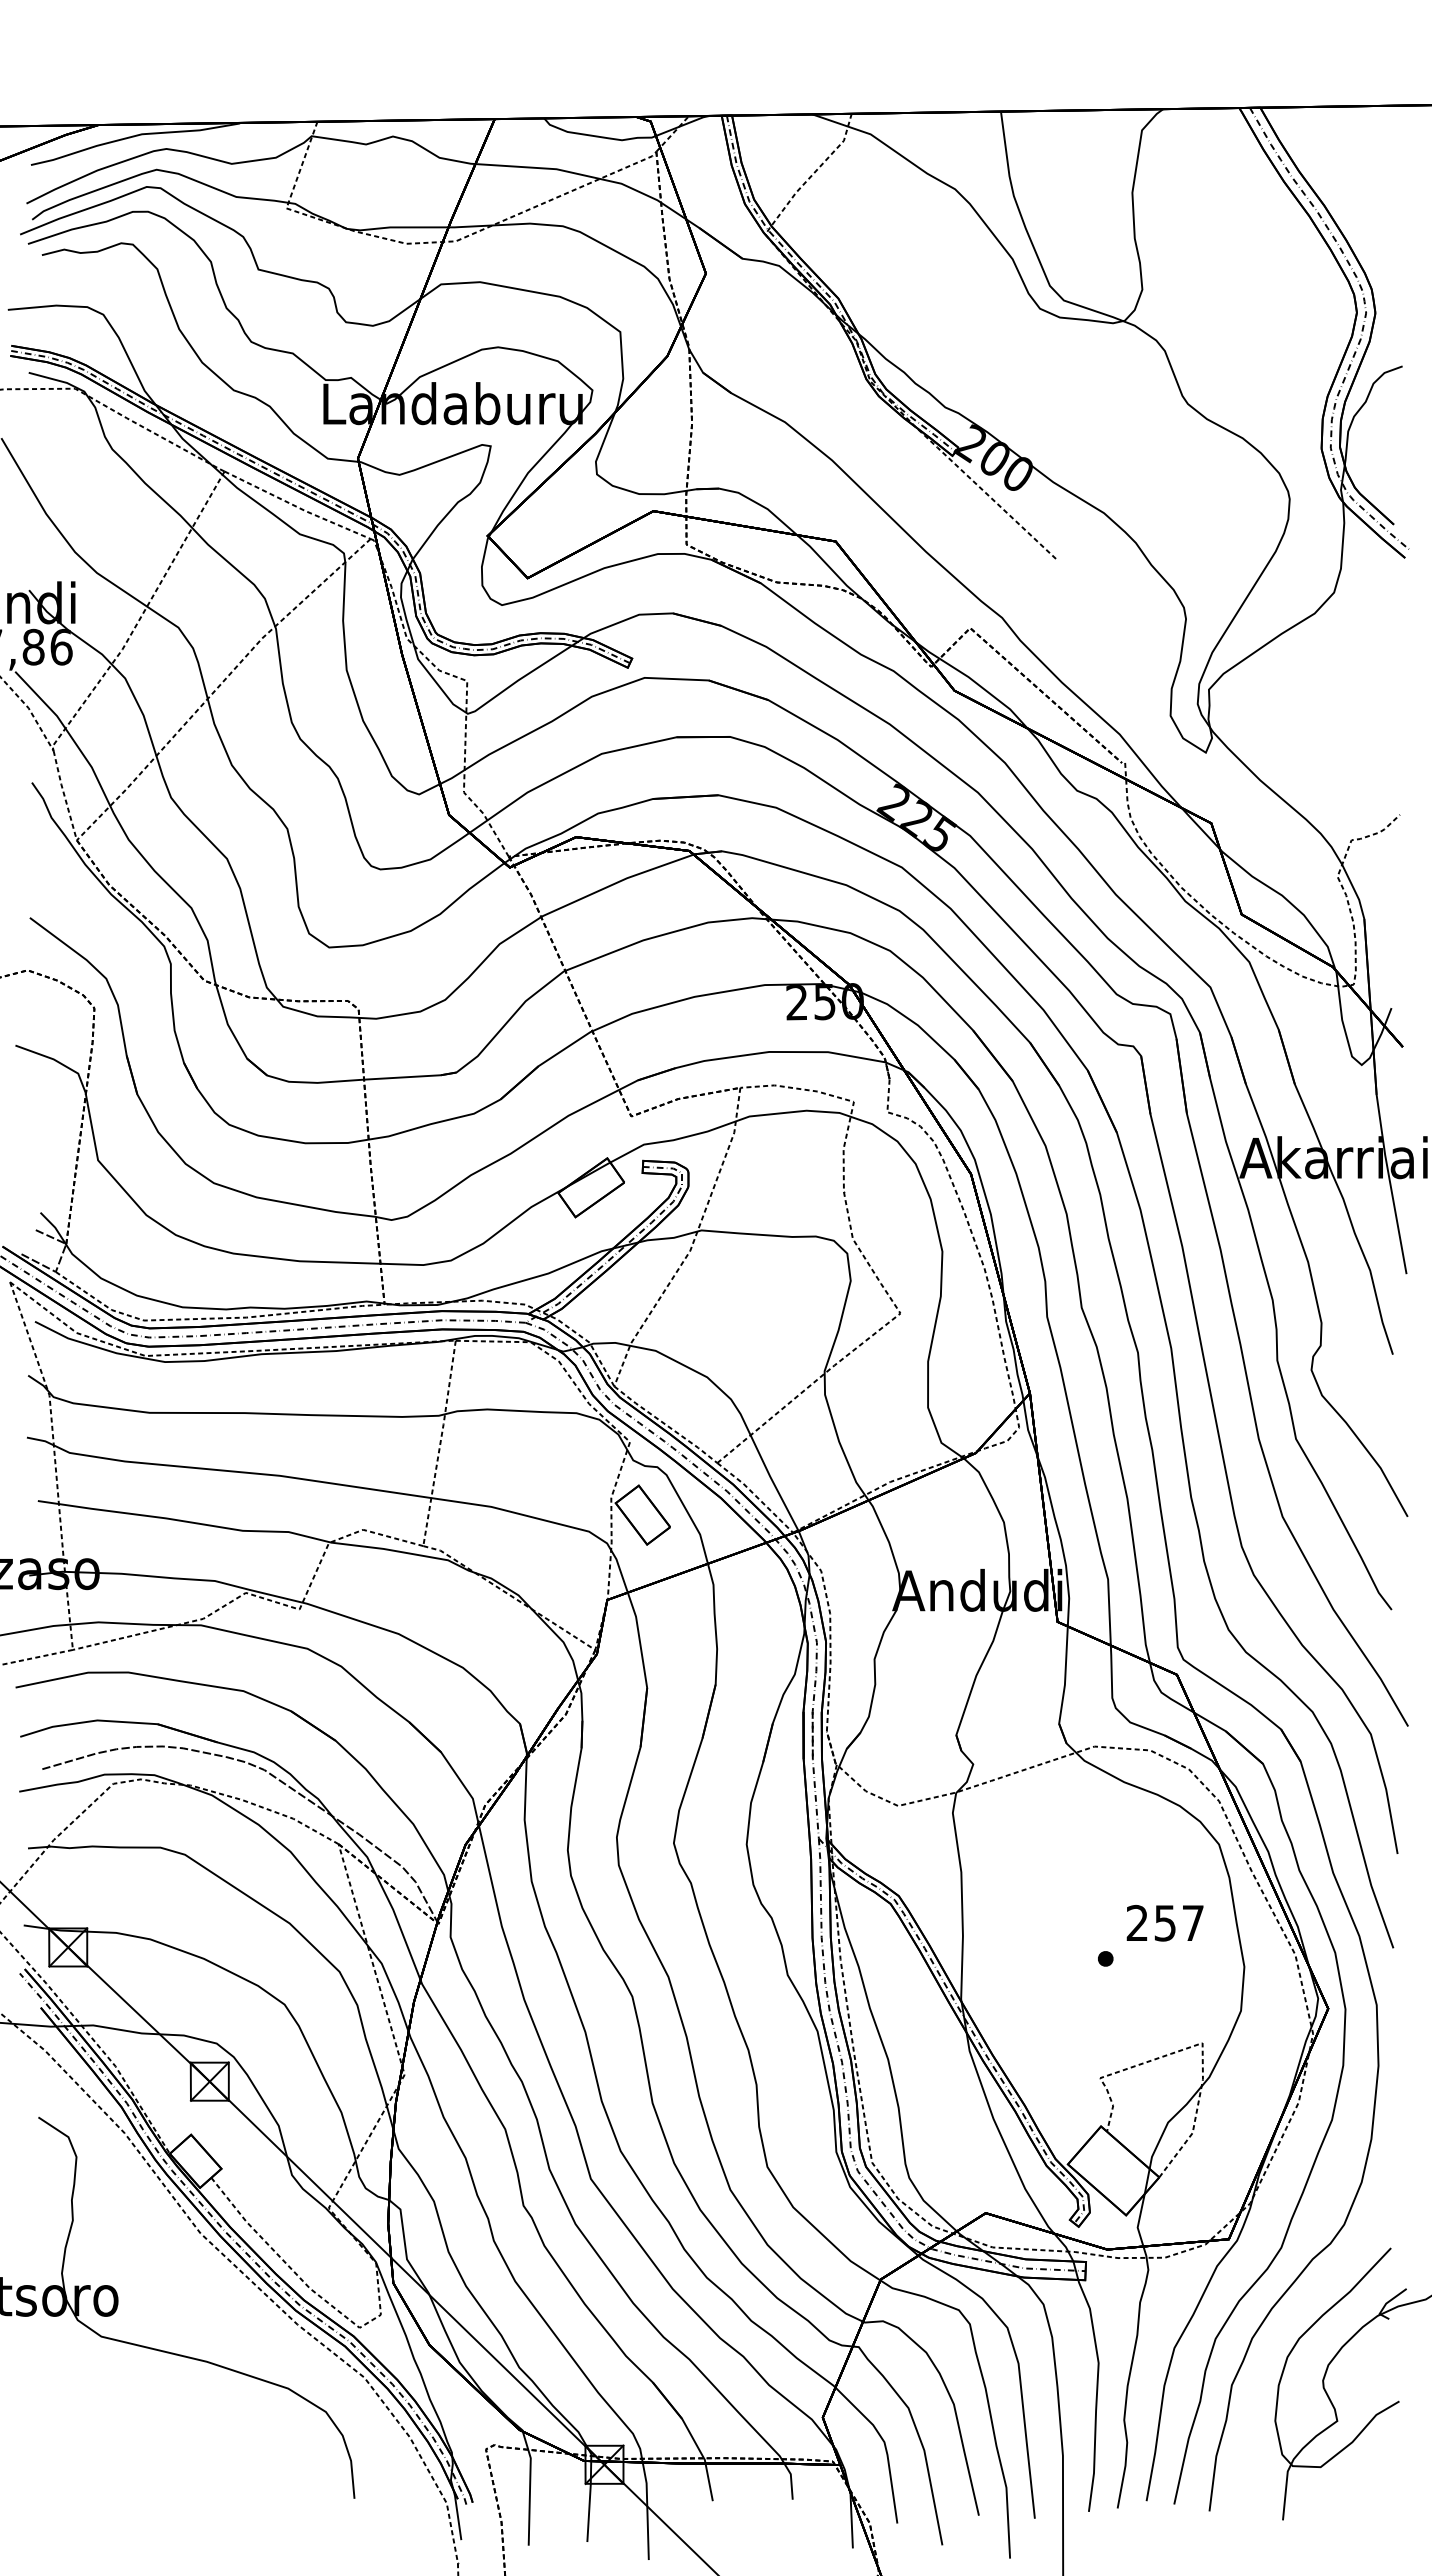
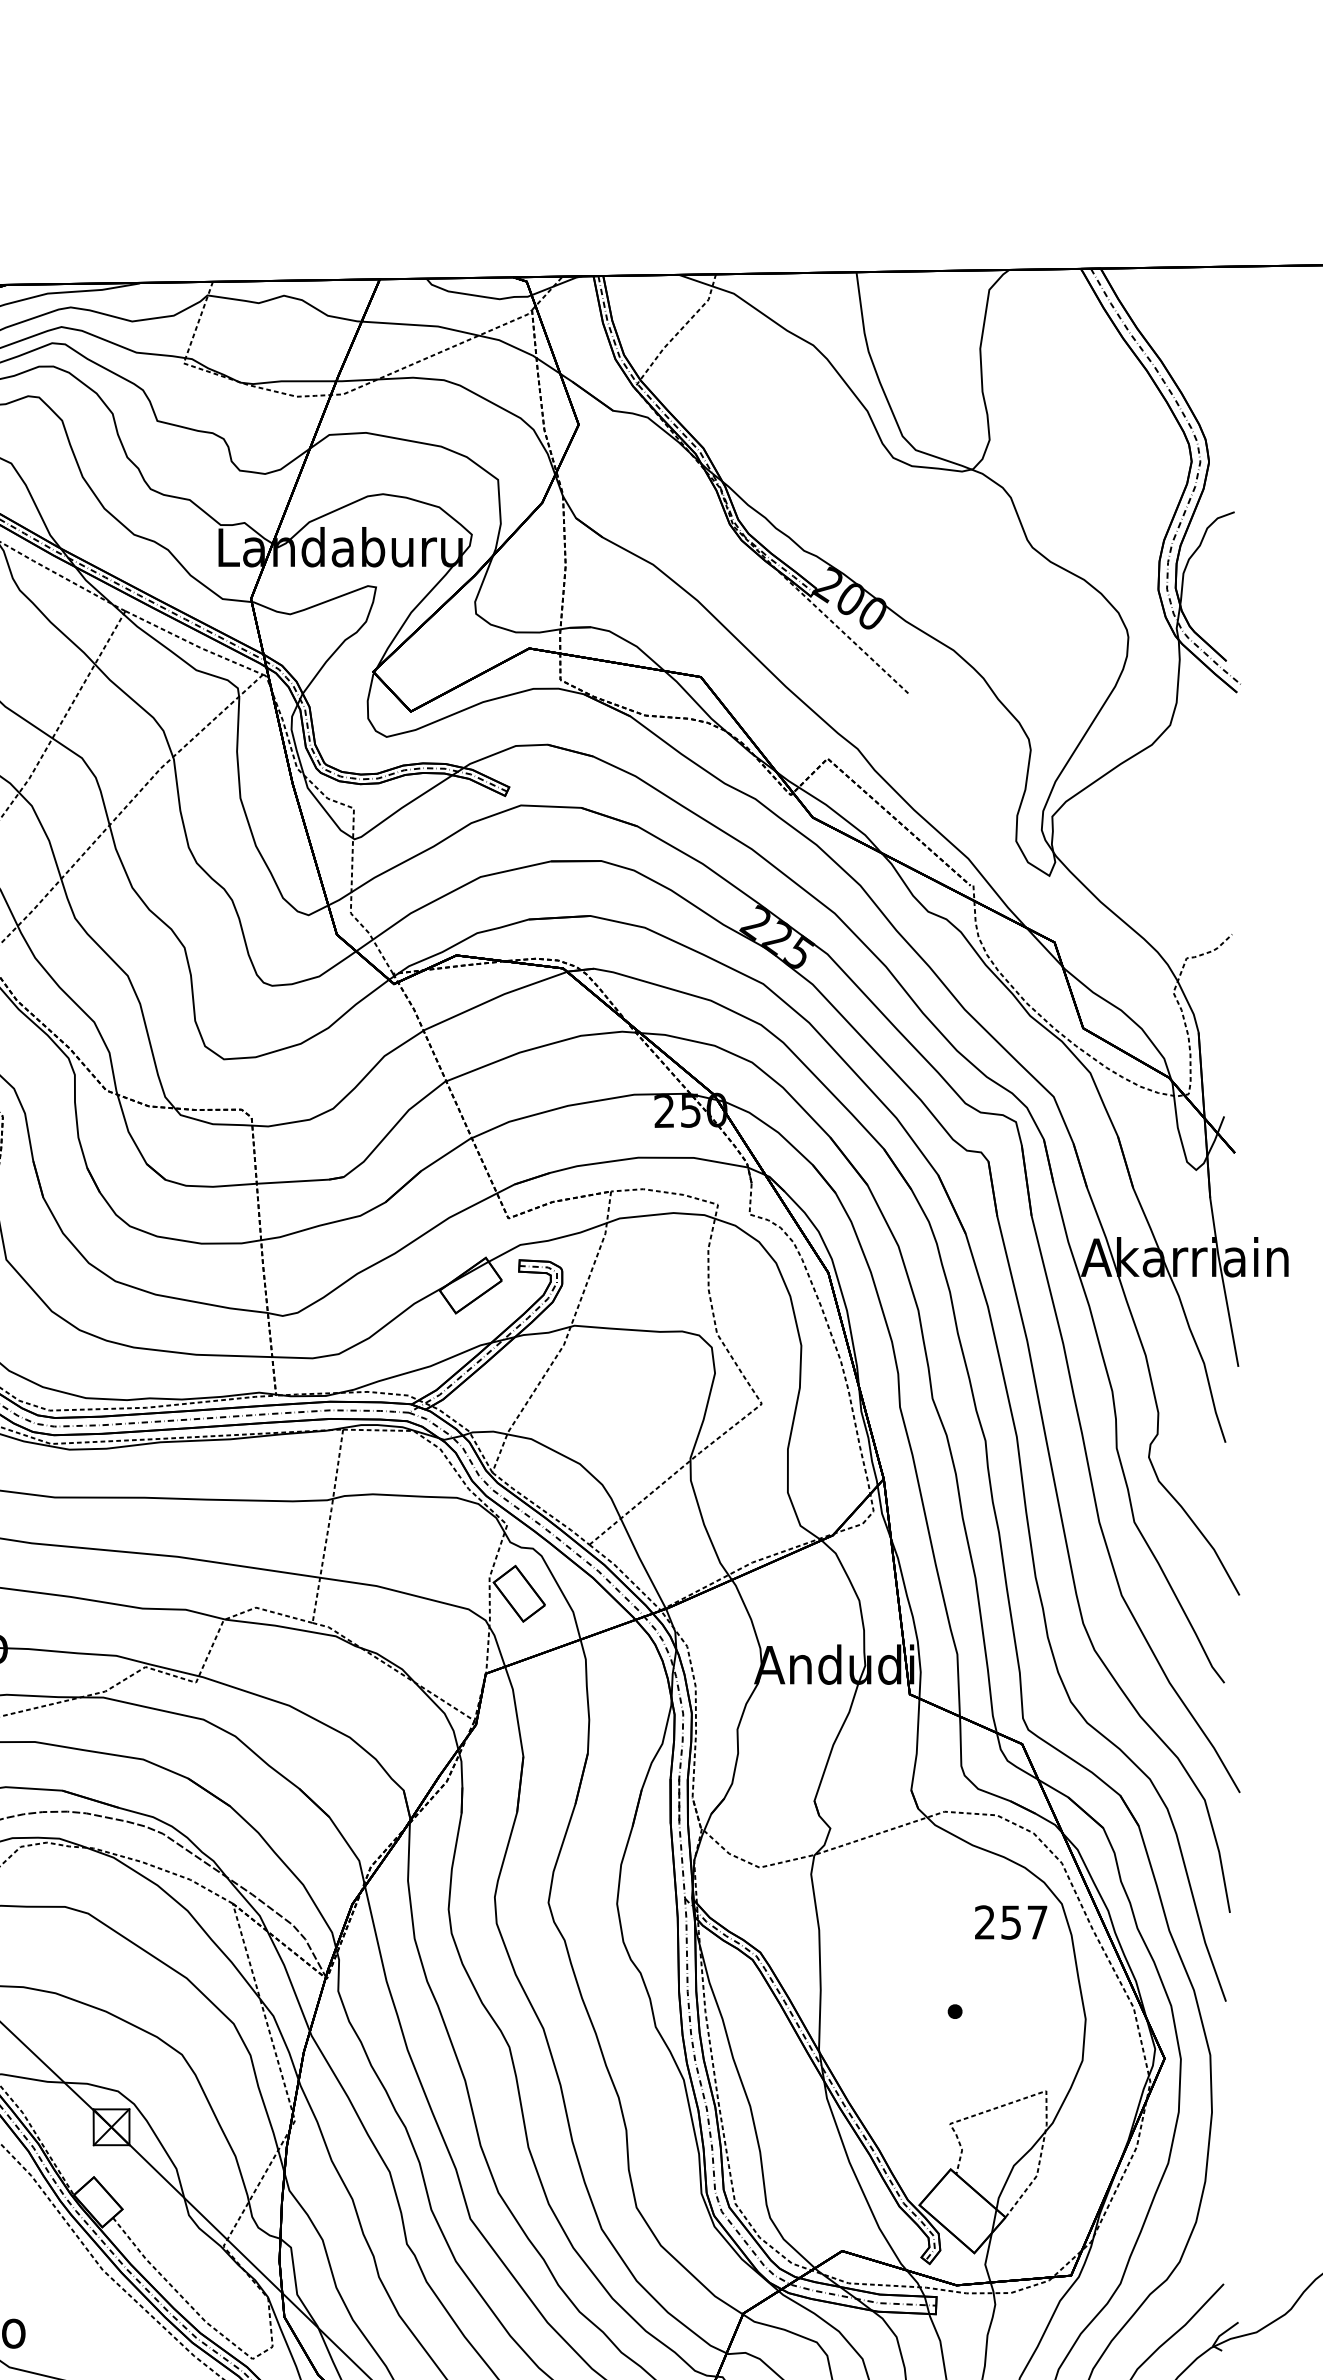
text: (1164, 1923) -> (1010, 1922), moved

